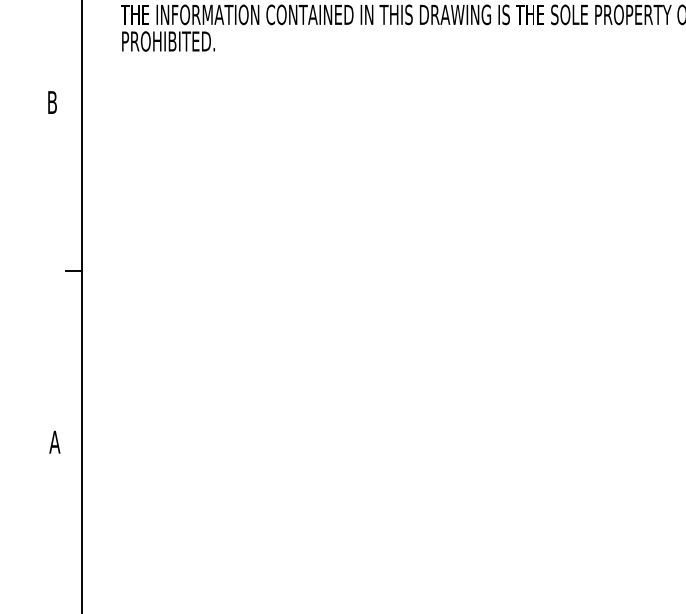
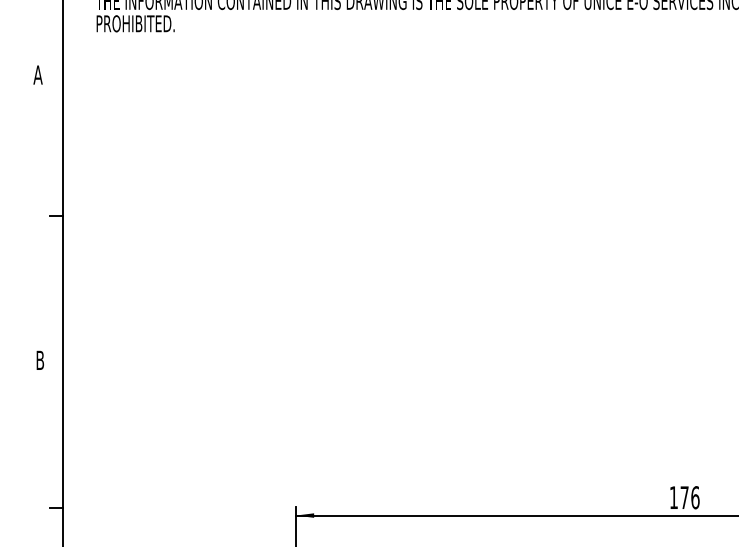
text: (51, 101) -> (37, 74), B -> A
text: (54, 441) -> (39, 359), A -> B

